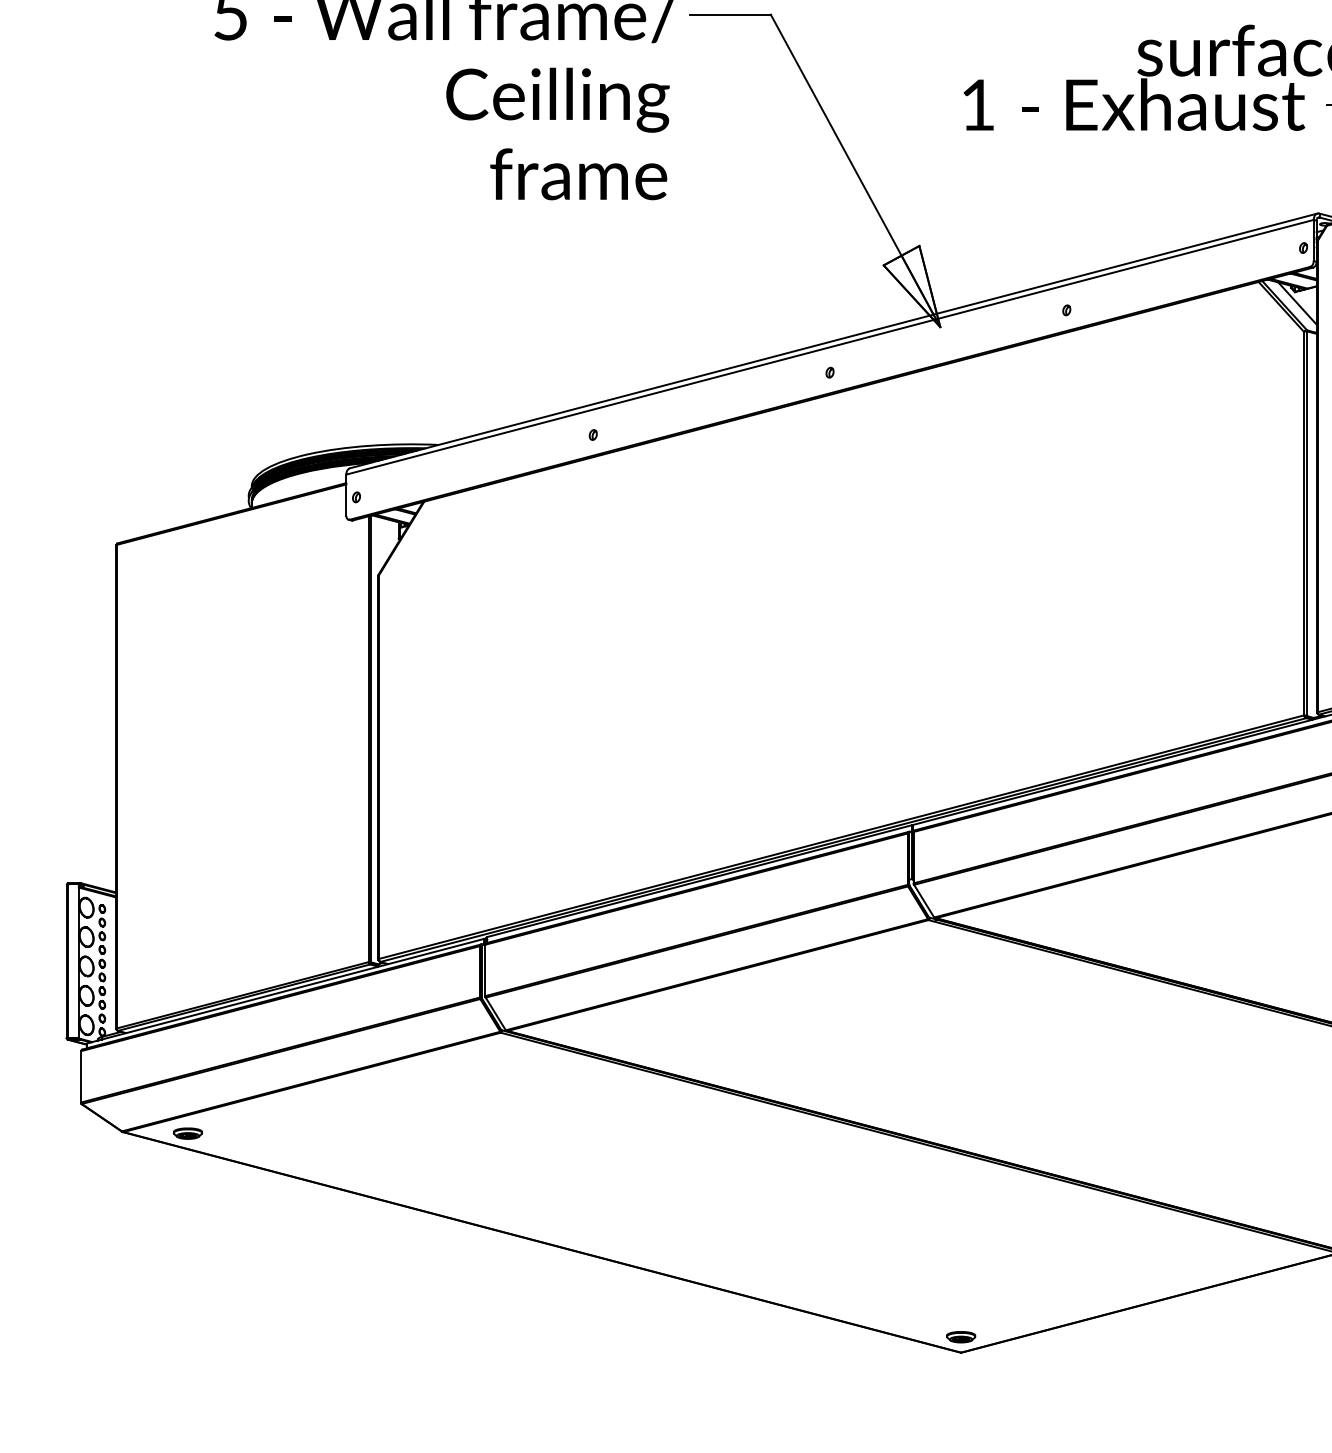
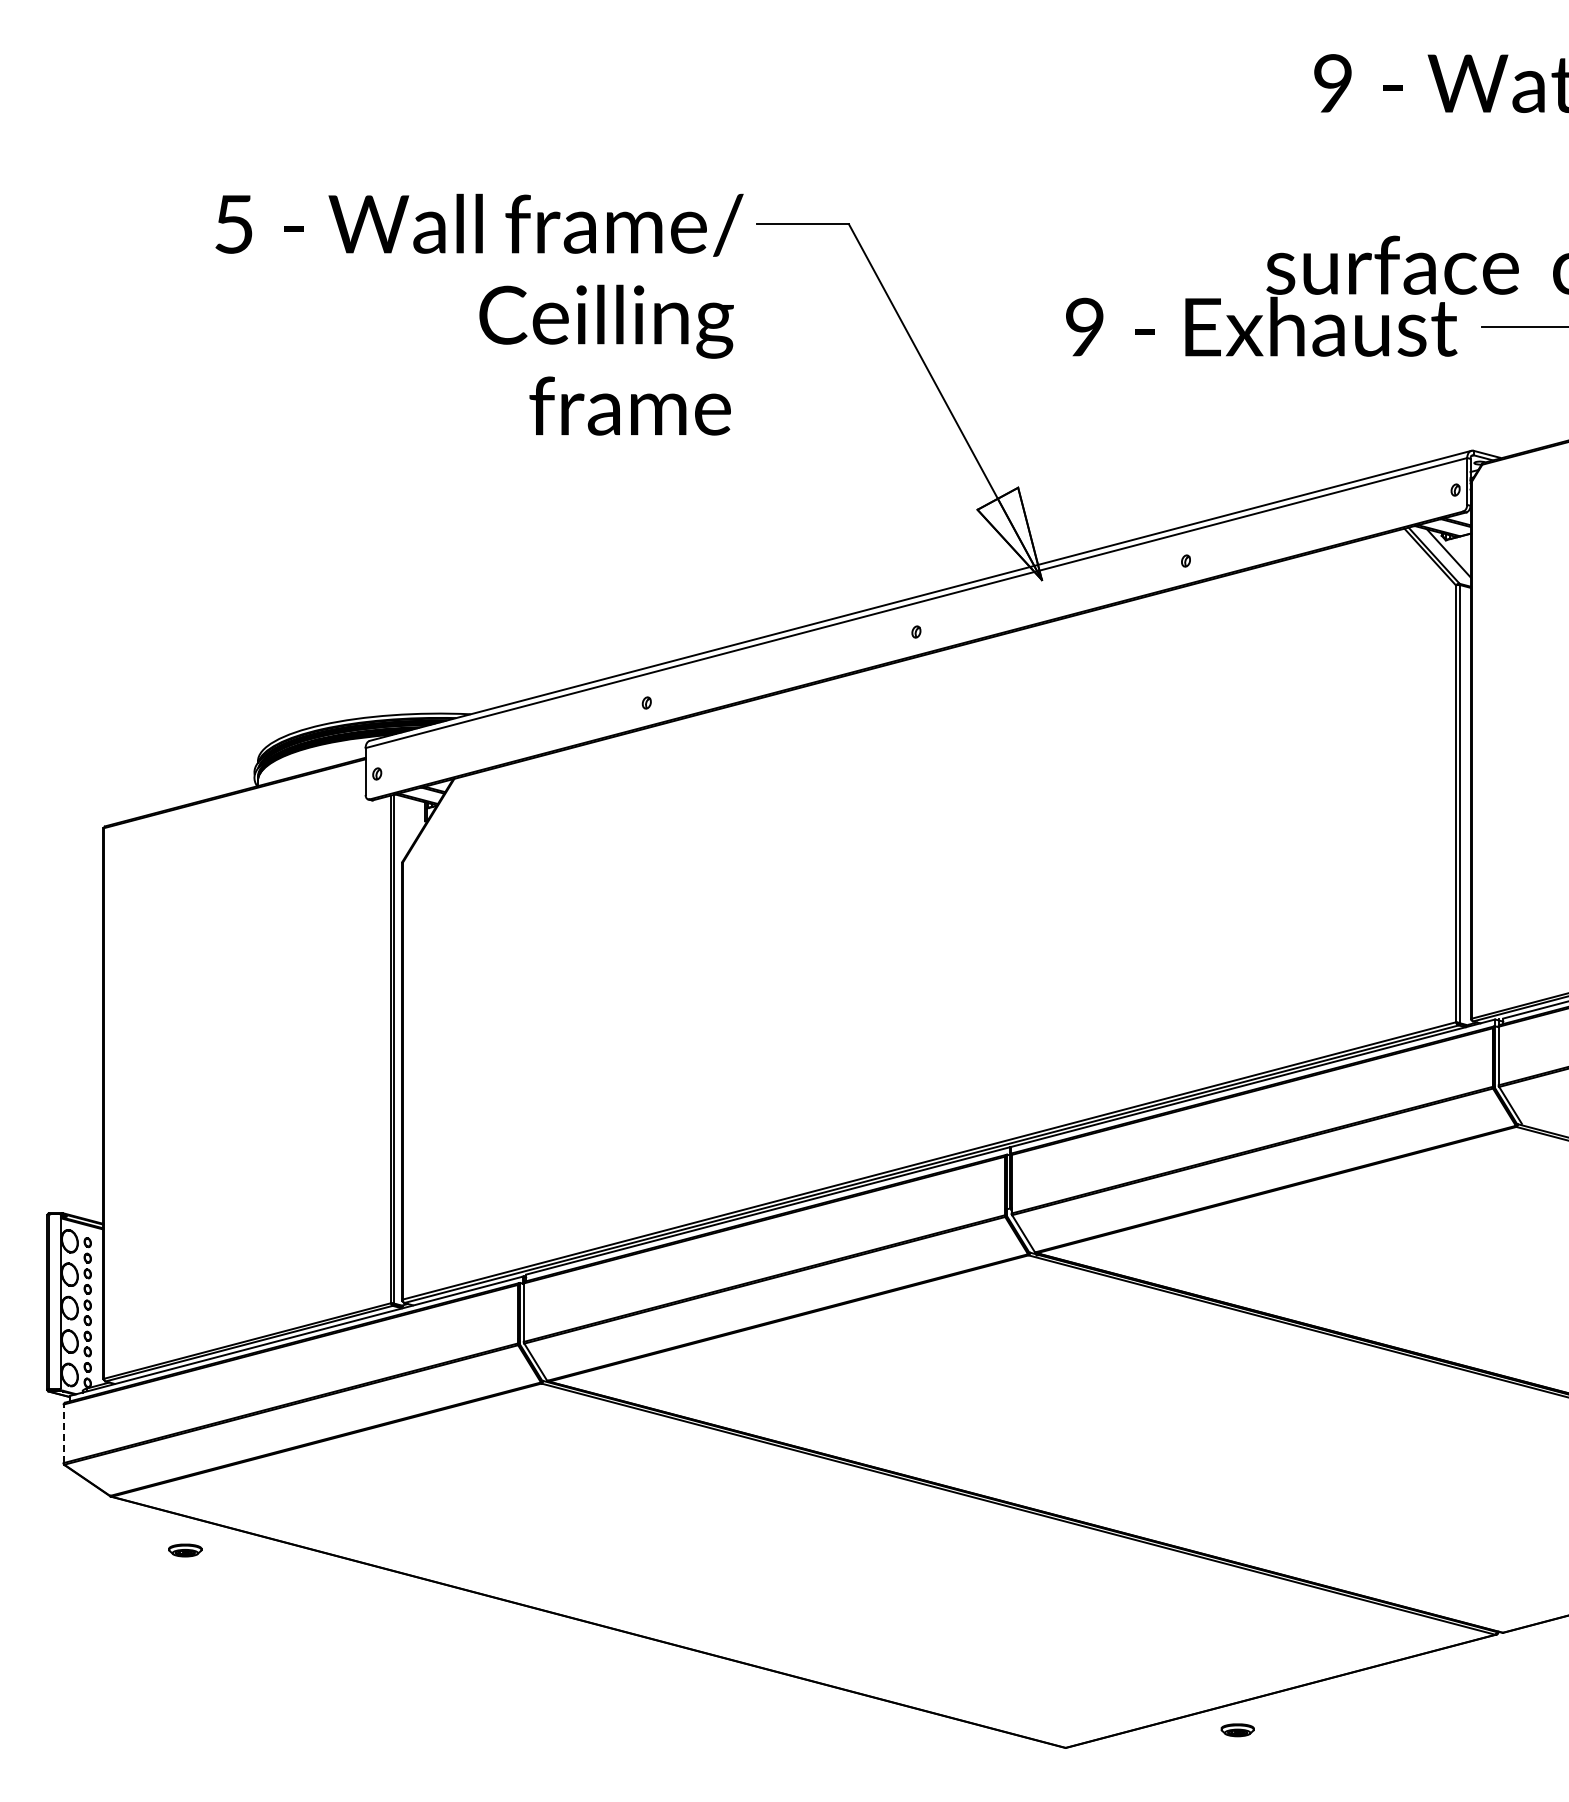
text: (977, 104) -> (1084, 326), 1 -> 9
line: (81, 1076) -> (63, 1433), solid -> dashed
part: (188, 1133) -> (185, 1550), moved
part: (960, 1337) -> (1237, 1730), moved

